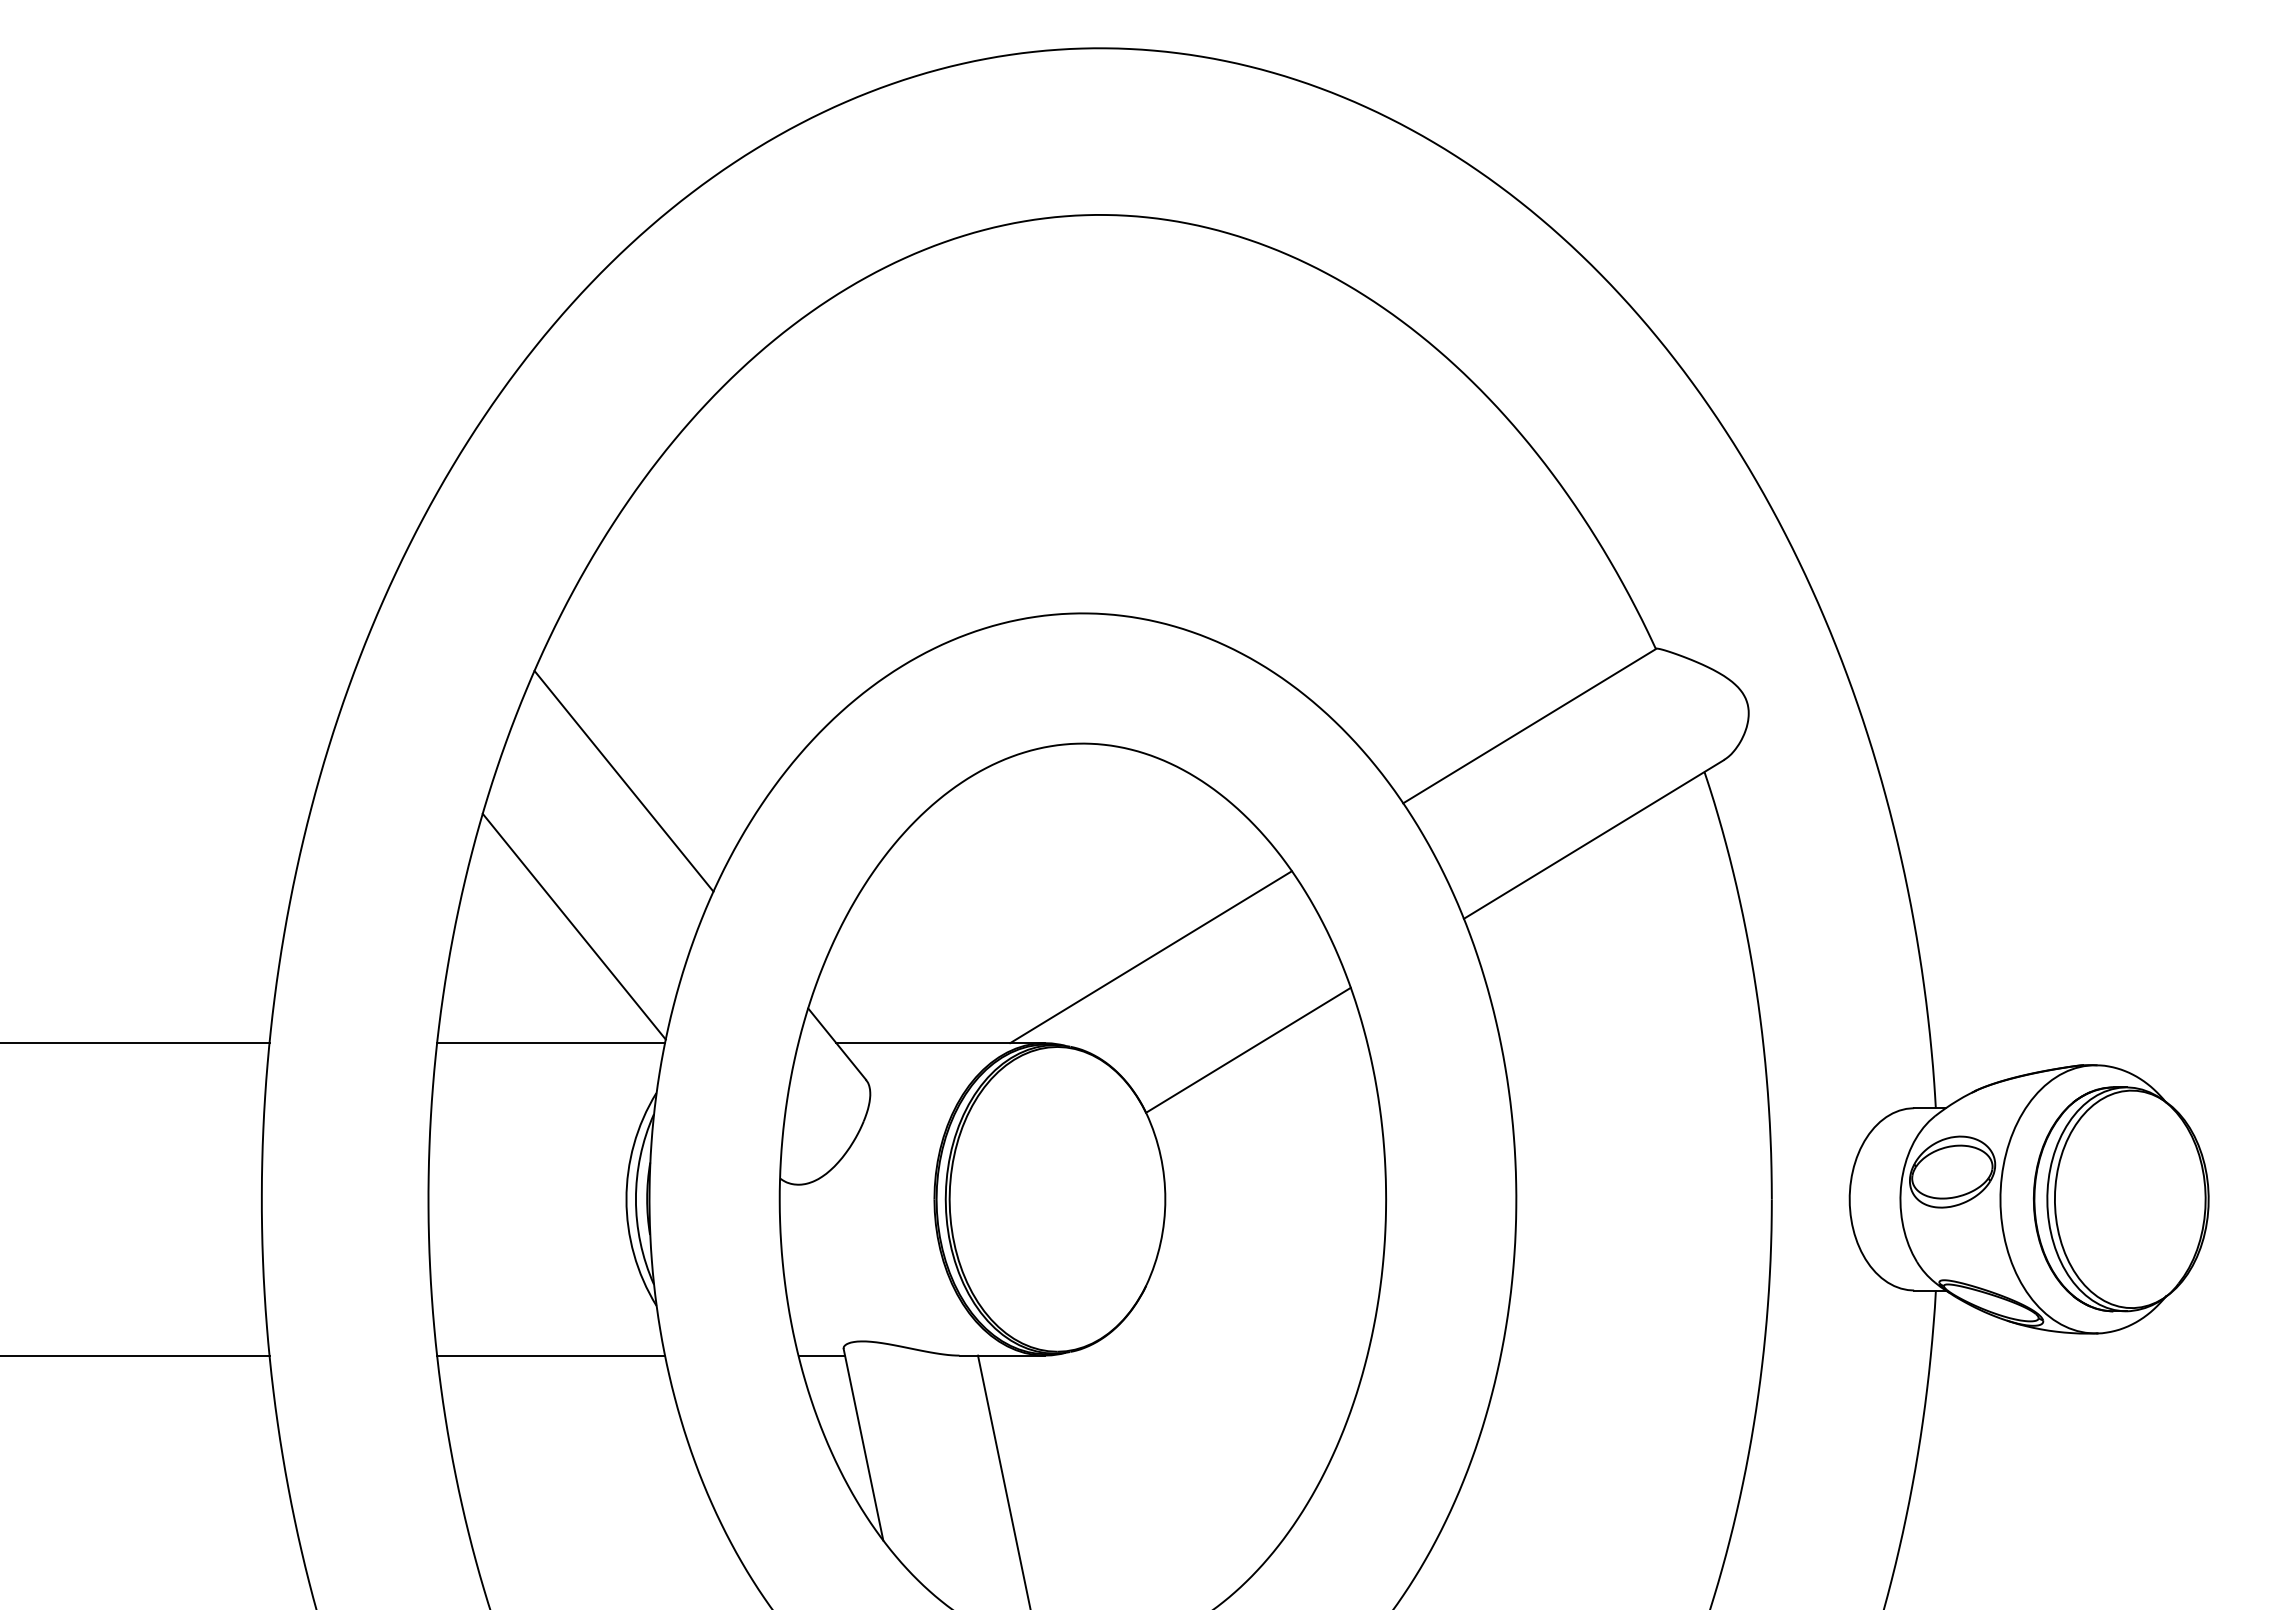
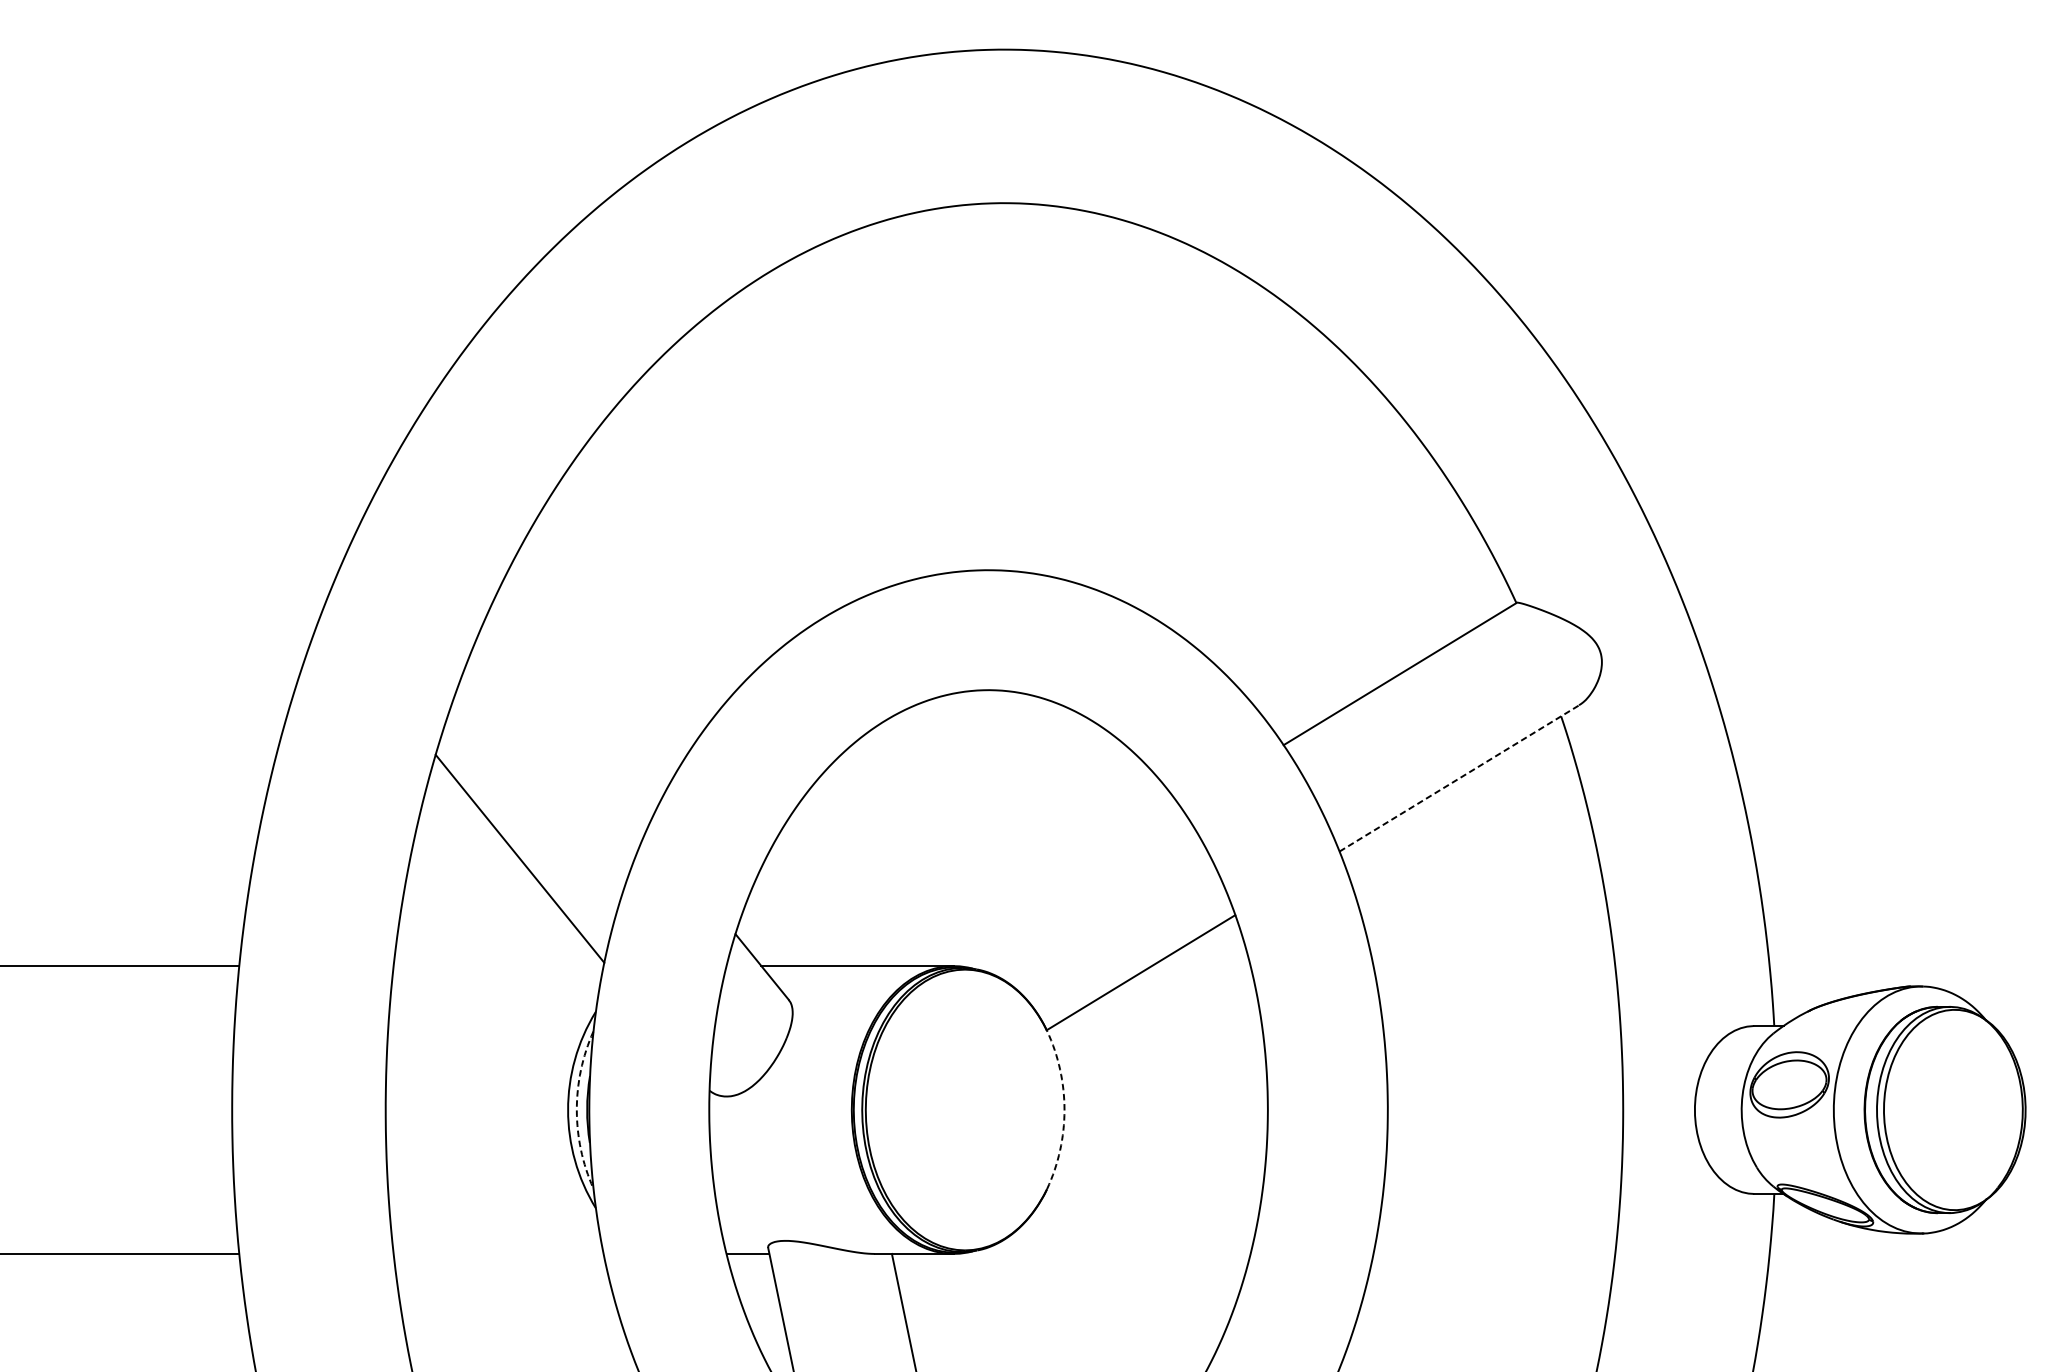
line: (623, 780) -> (565, 724), removed
line: (1594, 839) -> (1459, 778), solid -> dashed
line: (1150, 957) -> (1050, 887), removed
line: (551, 1043) -> (499, 966), removed
arc: (635, 1199) -> (576, 1110), solid -> dashed
arc: (1165, 1199) -> (1064, 1110), solid -> dashed
line: (551, 1355) -> (499, 1253), removed

